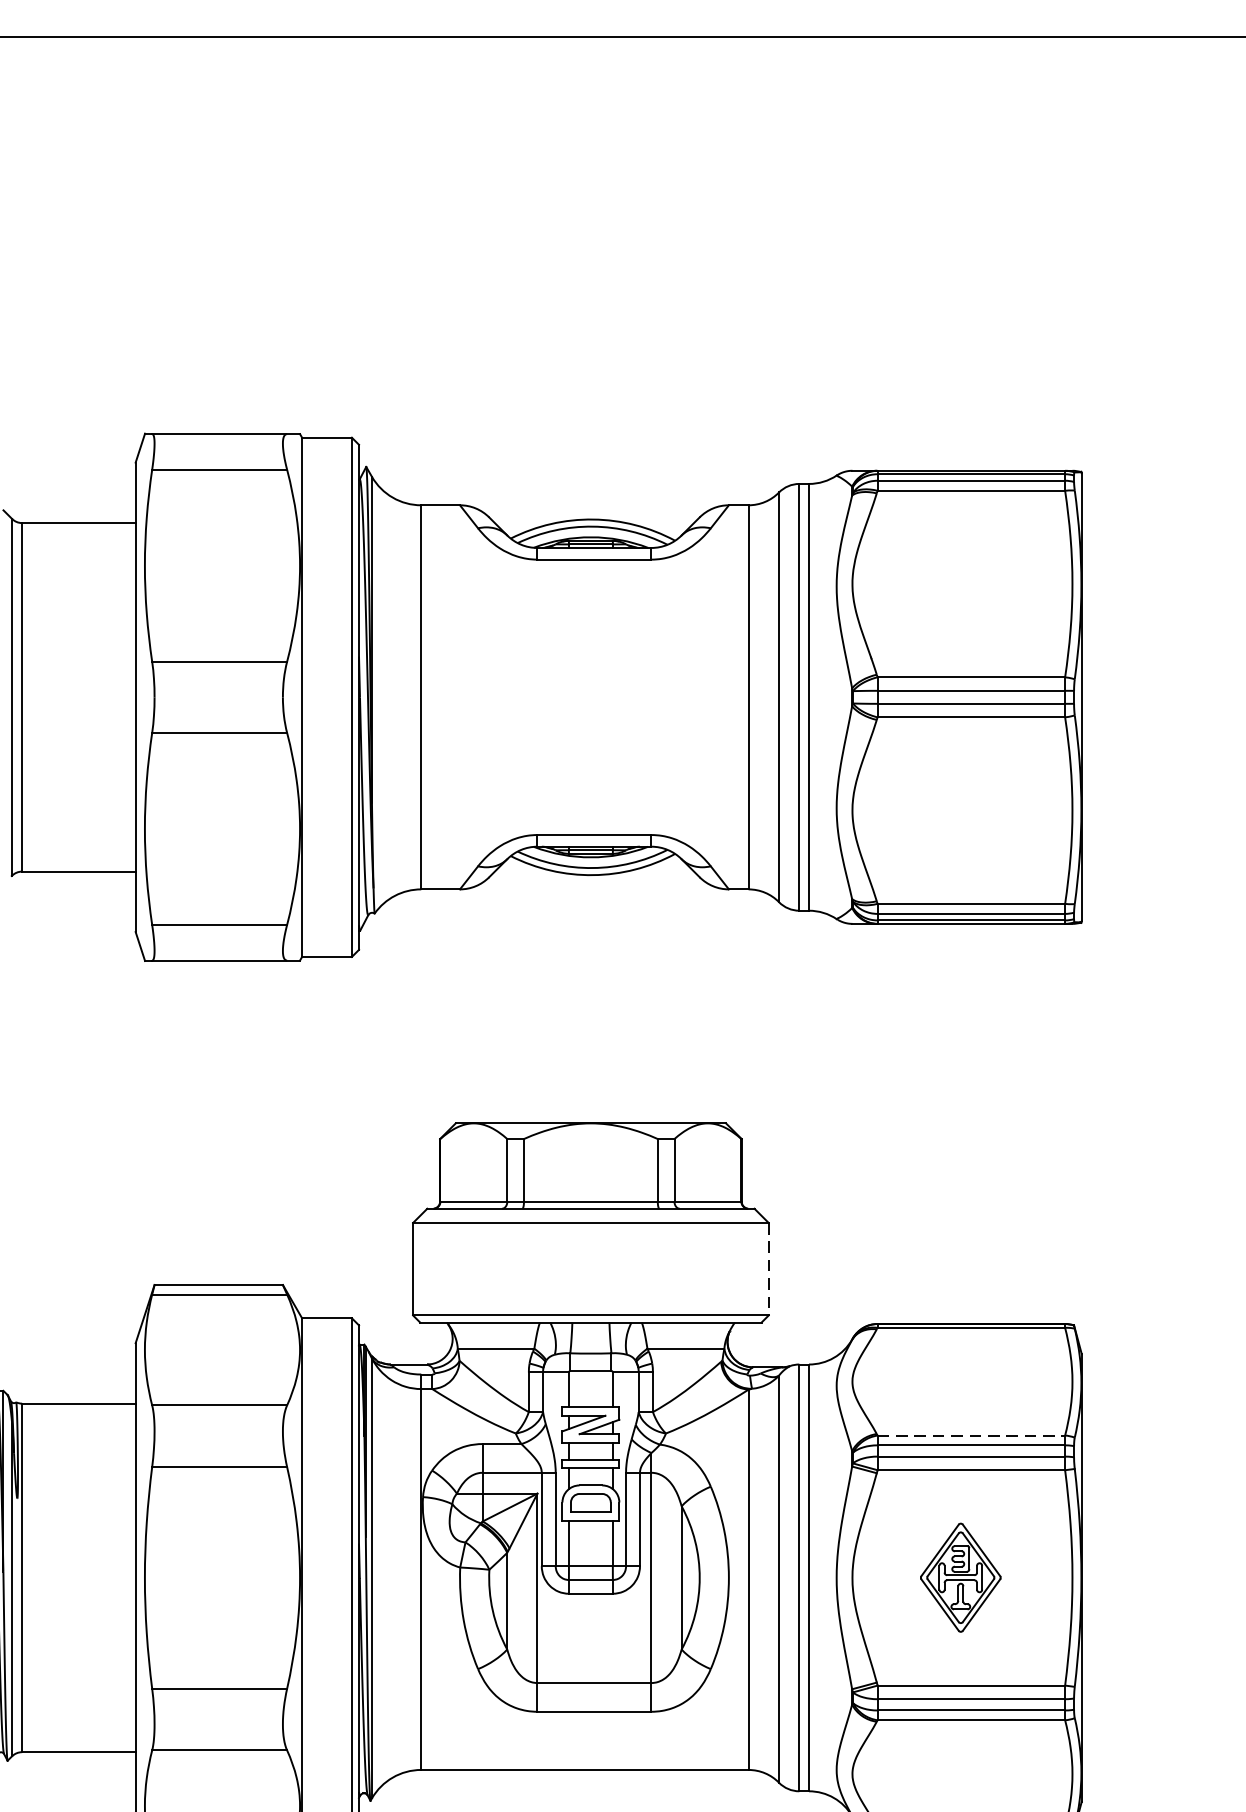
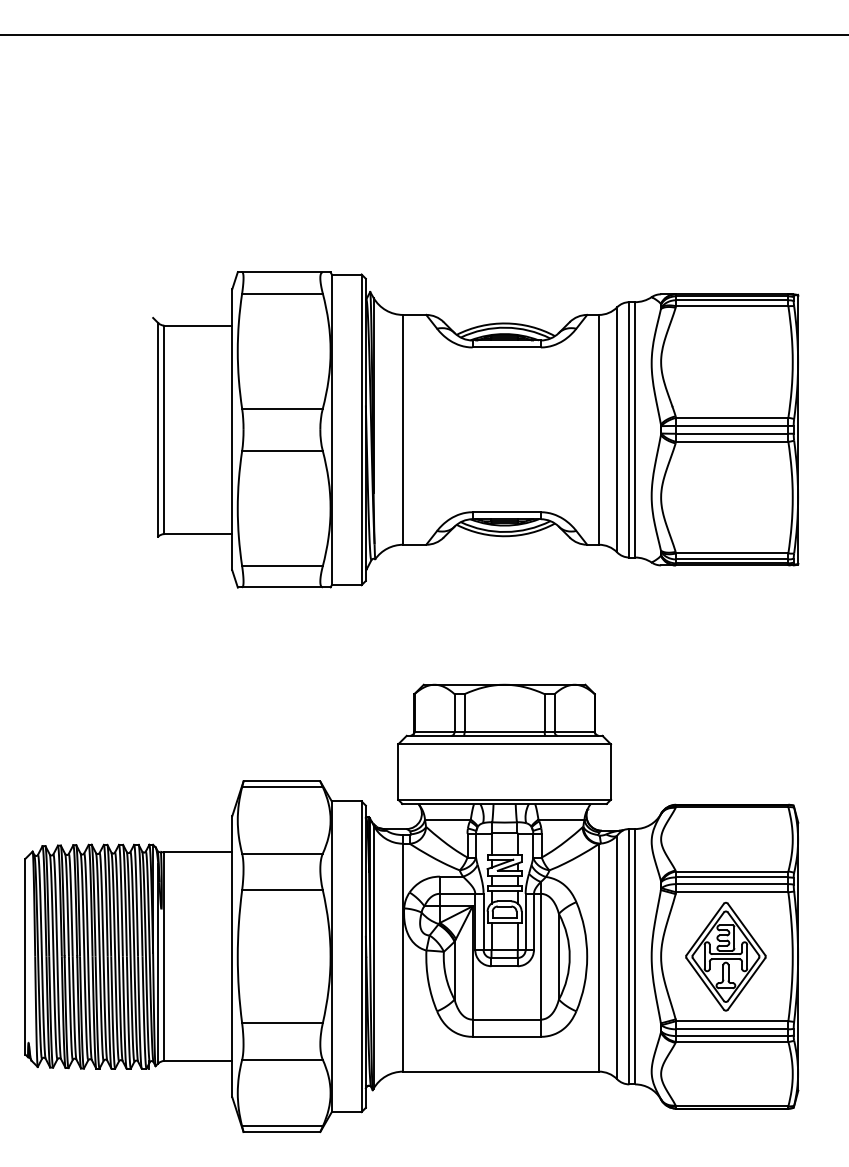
line: (769, 1269) -> (611, 772), dashed -> solid
line: (971, 1435) -> (732, 871), dashed -> solid
part: (960, 1577) -> (725, 956), size x1.67

